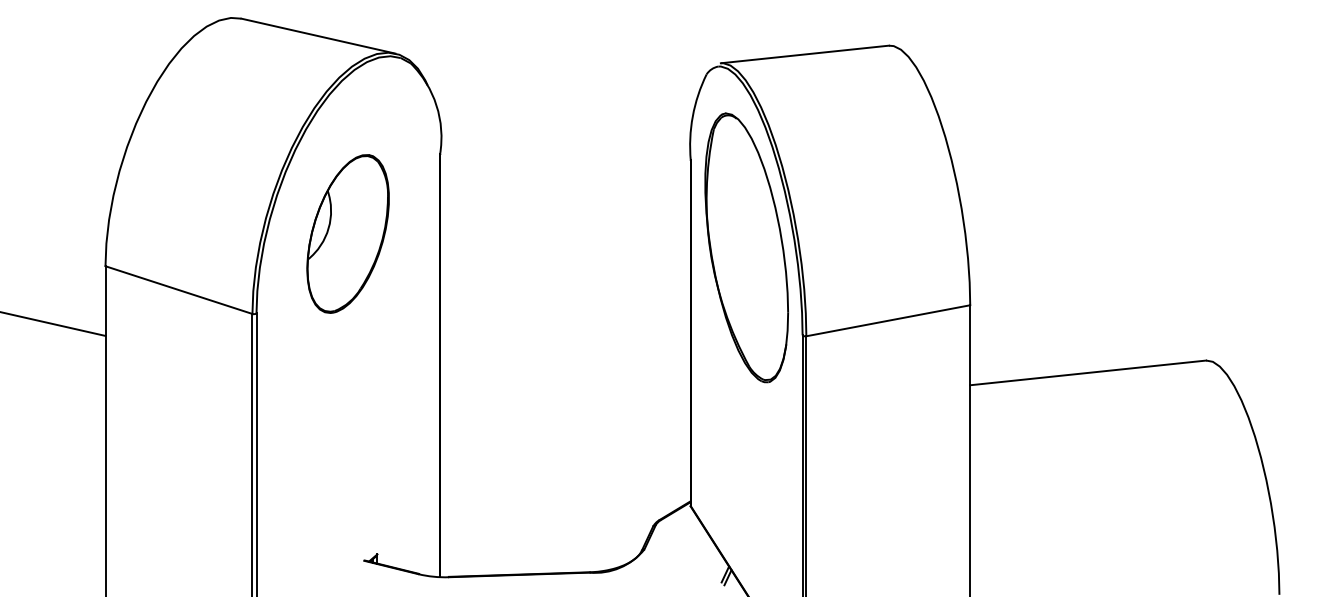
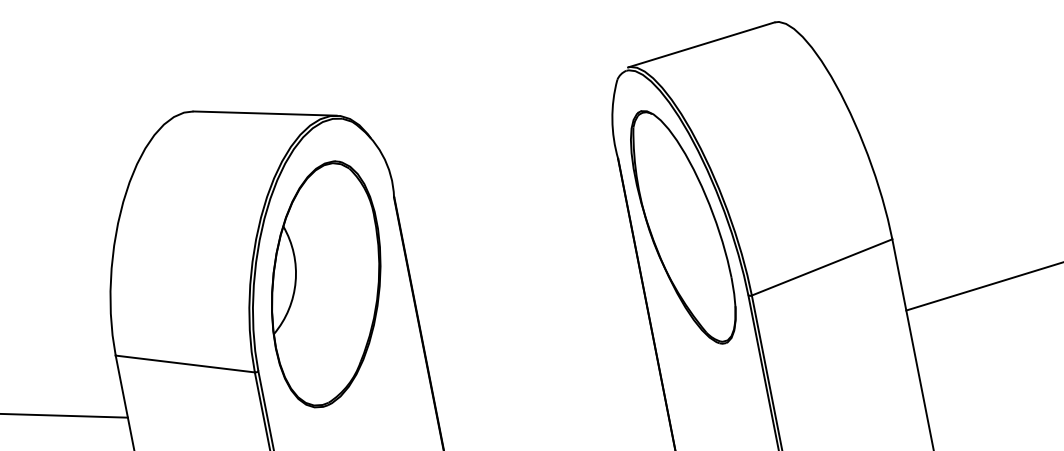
part: (347, 233) -> (325, 284), size x1.67

